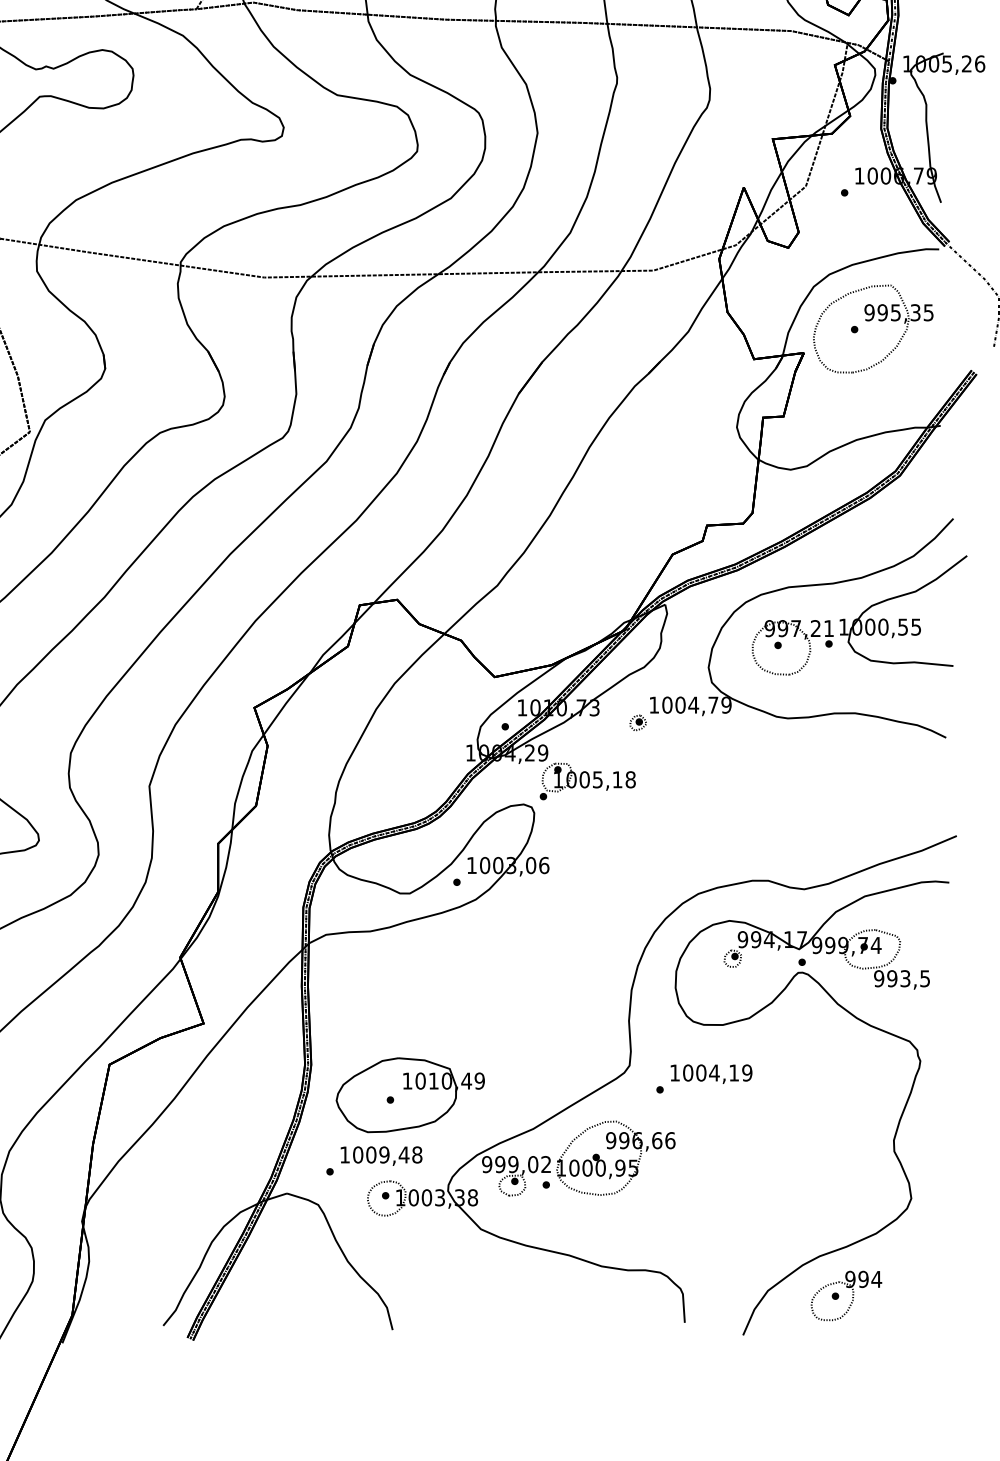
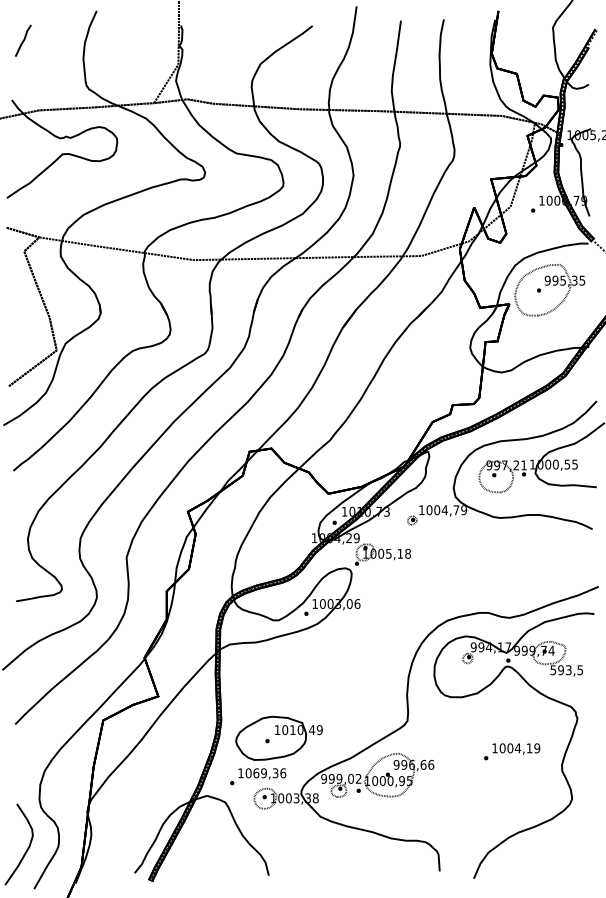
text: (879, 977) -> (553, 669), 993,5 -> 593,5
text: (704, 1078) -> (512, 751), moved
text: (393, 1155) -> (269, 773), 1009,48 -> 1069,36
part: (846, 1295) -> (534, 855), removed

